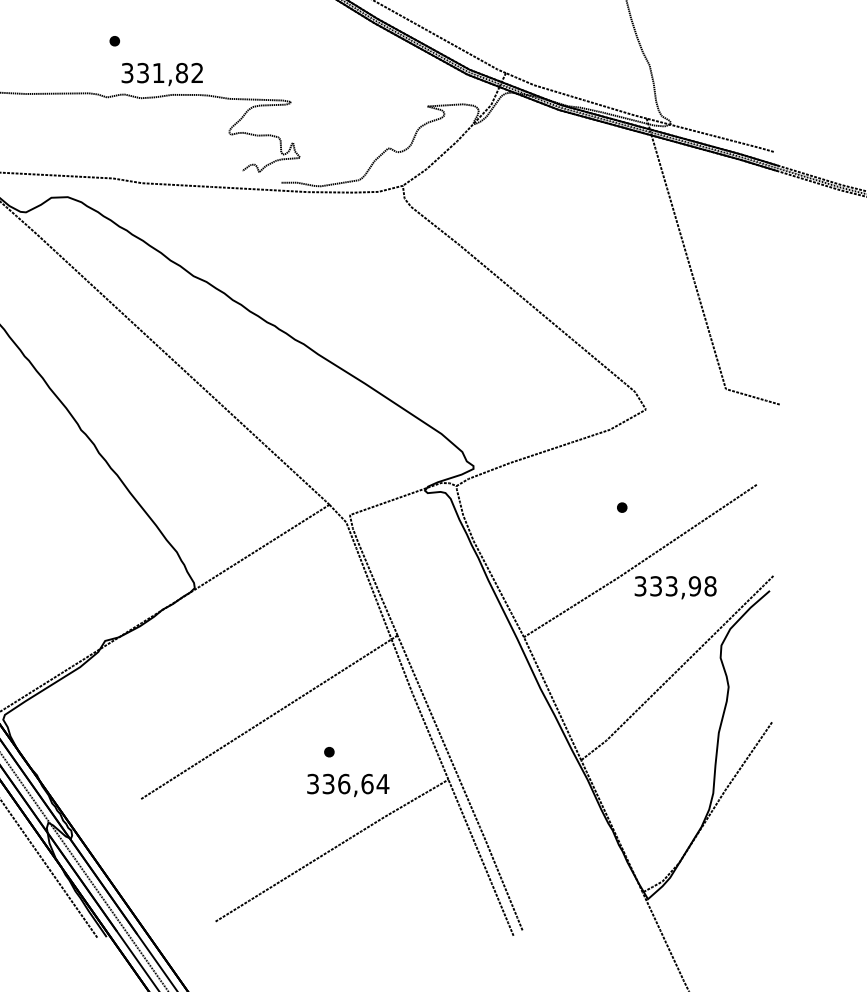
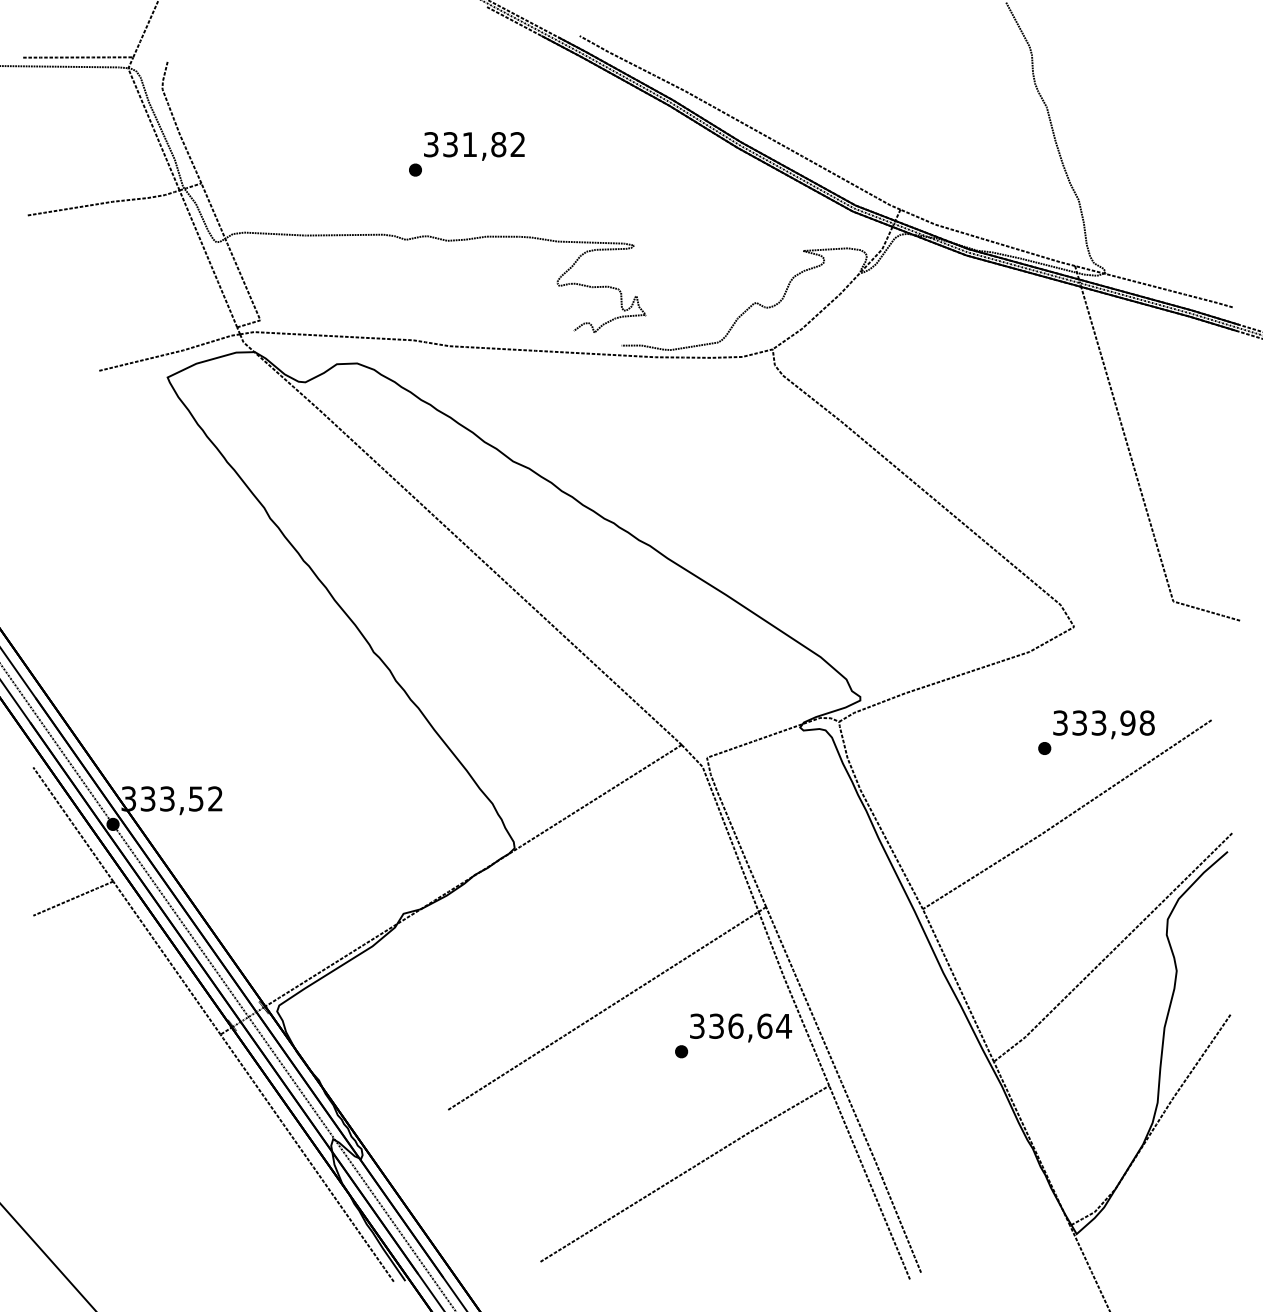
text: (162, 74) -> (474, 146), moved
text: (675, 587) -> (1103, 724), moved
text: (348, 785) -> (741, 1027), moved

